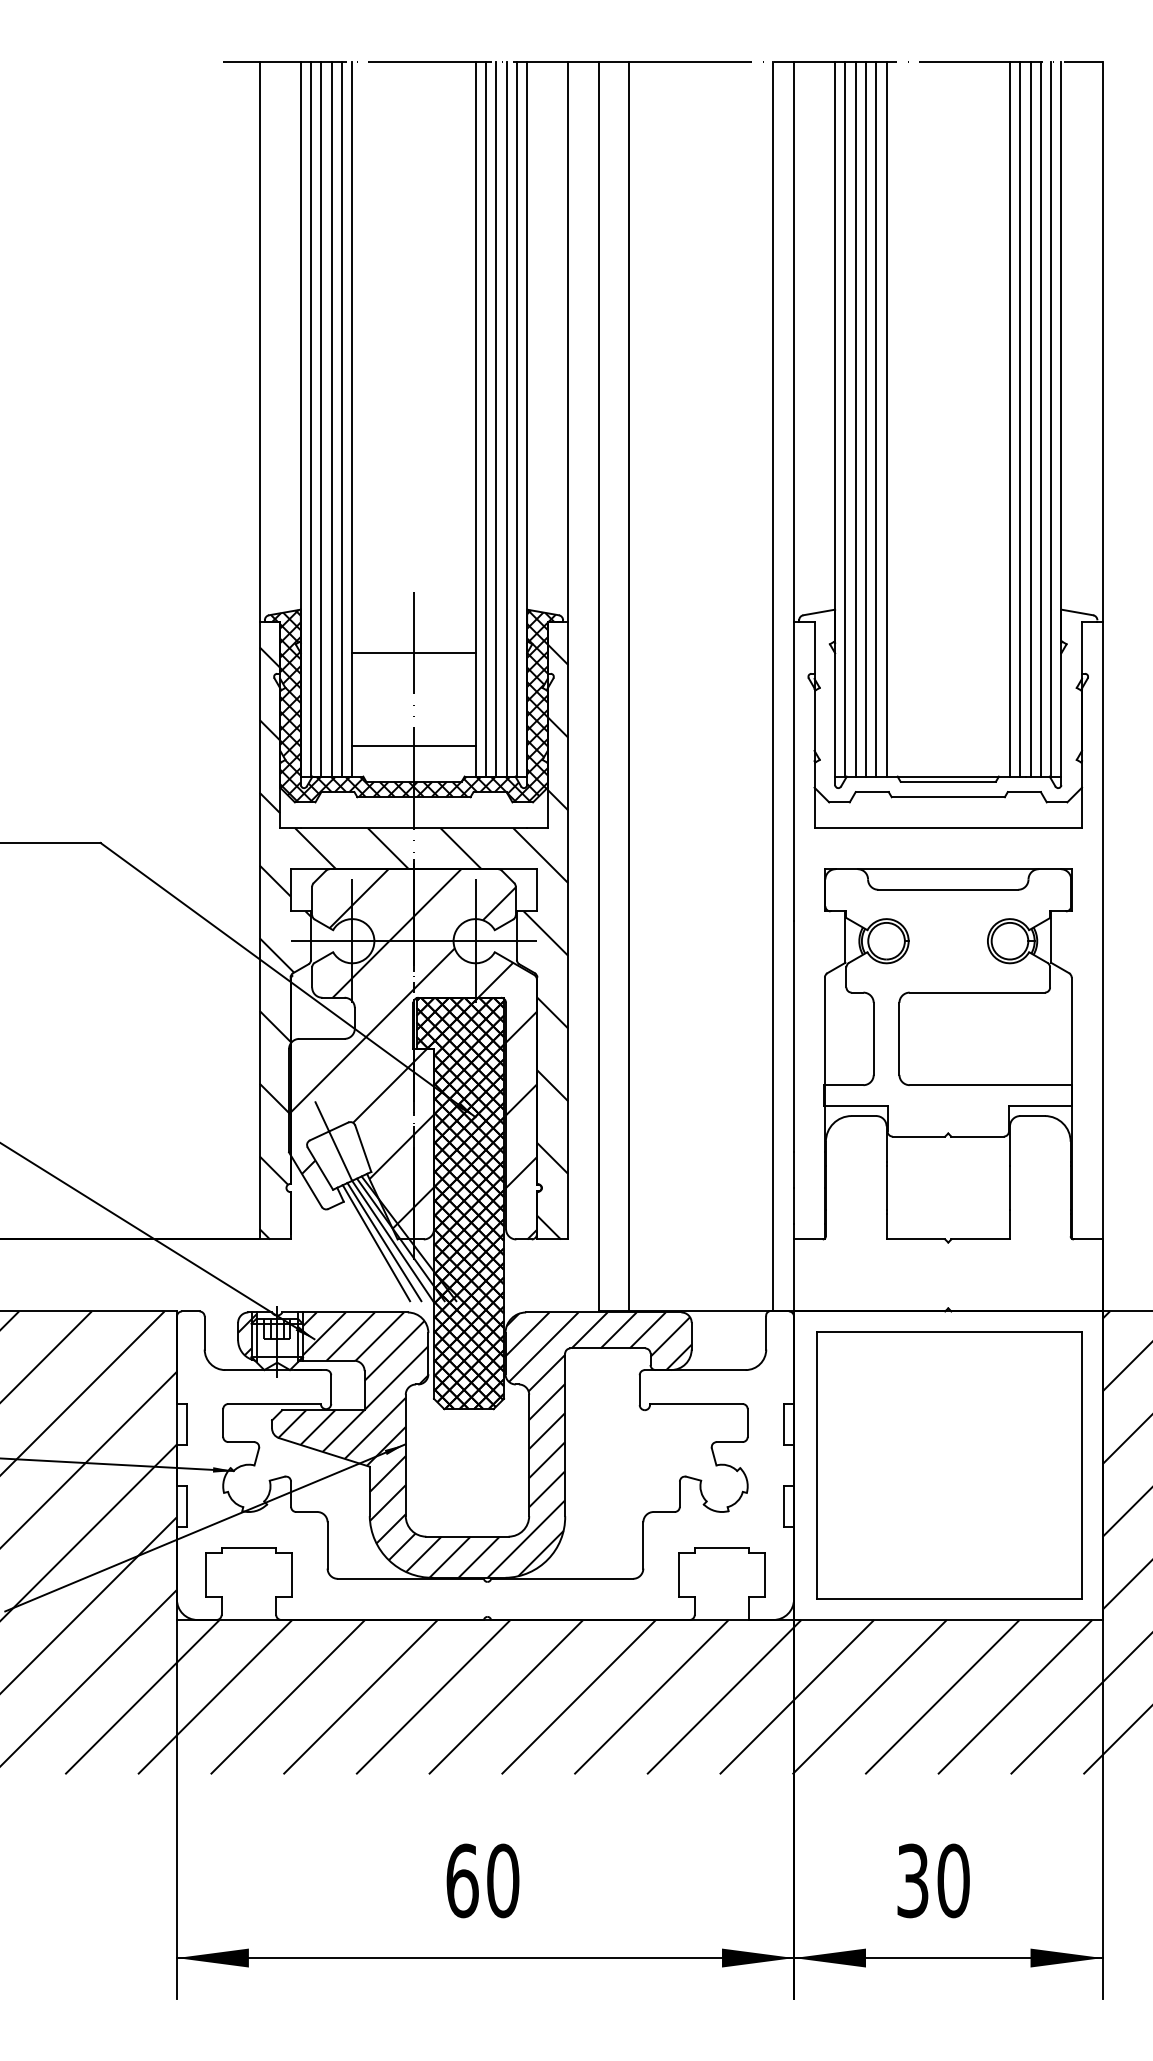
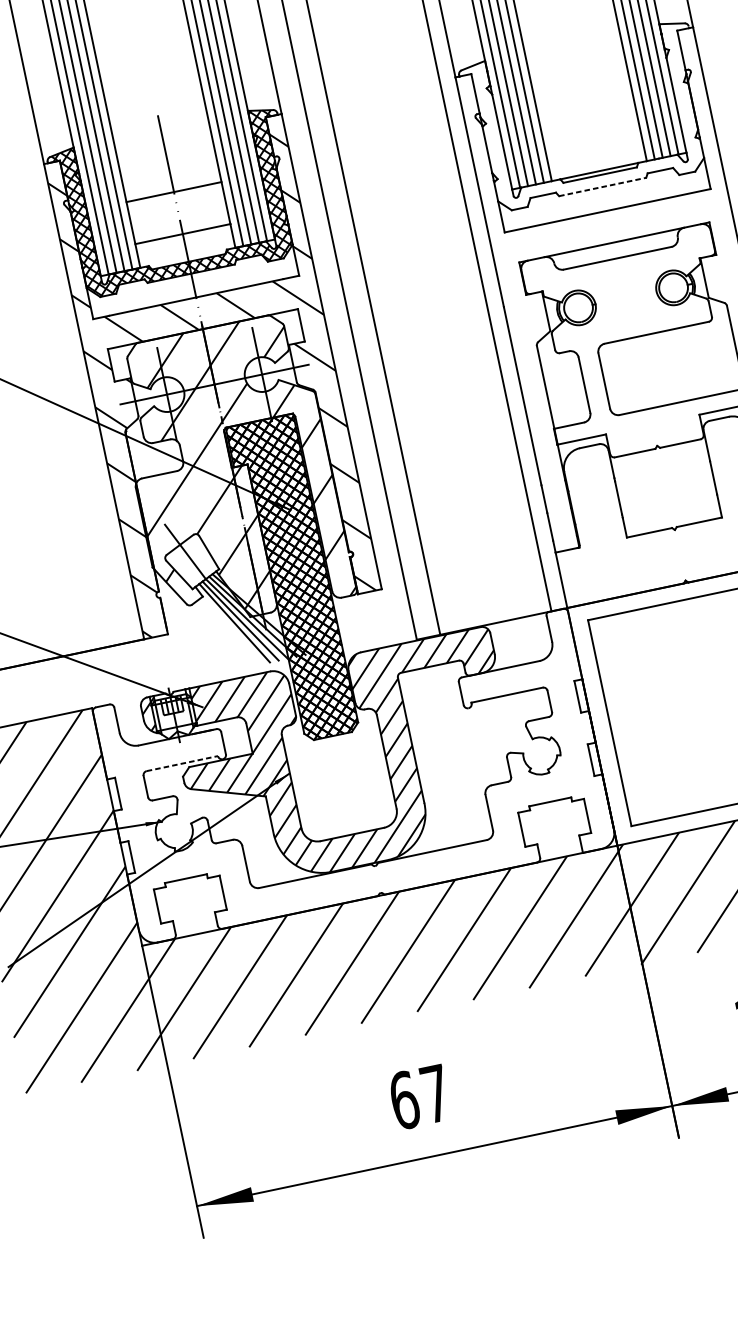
line: (413, 653) -> (173, 192), moved
line: (948, 797) -> (602, 187), solid -> dashed
line: (275, 1404) -> (183, 763), solid -> dashed
text: (503, 1880) -> (435, 1093), 60 -> 67

